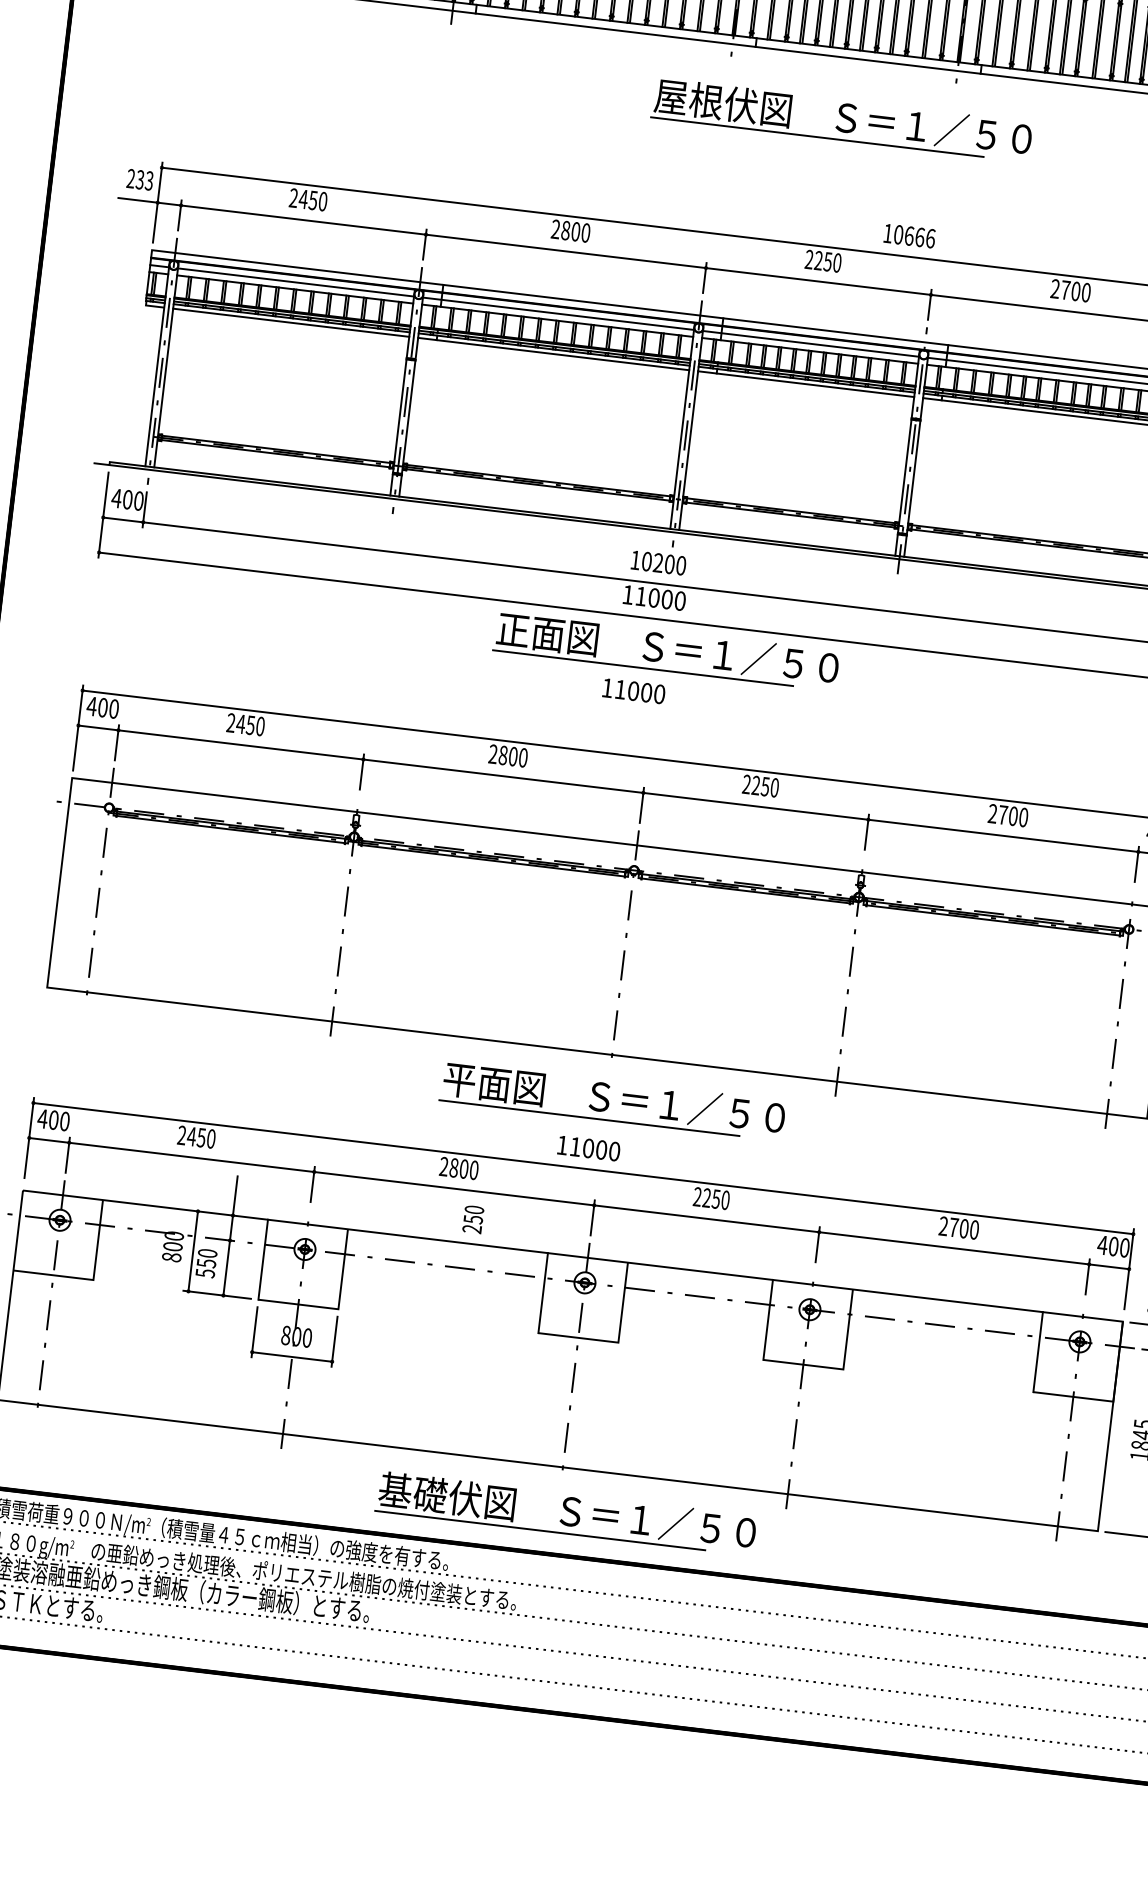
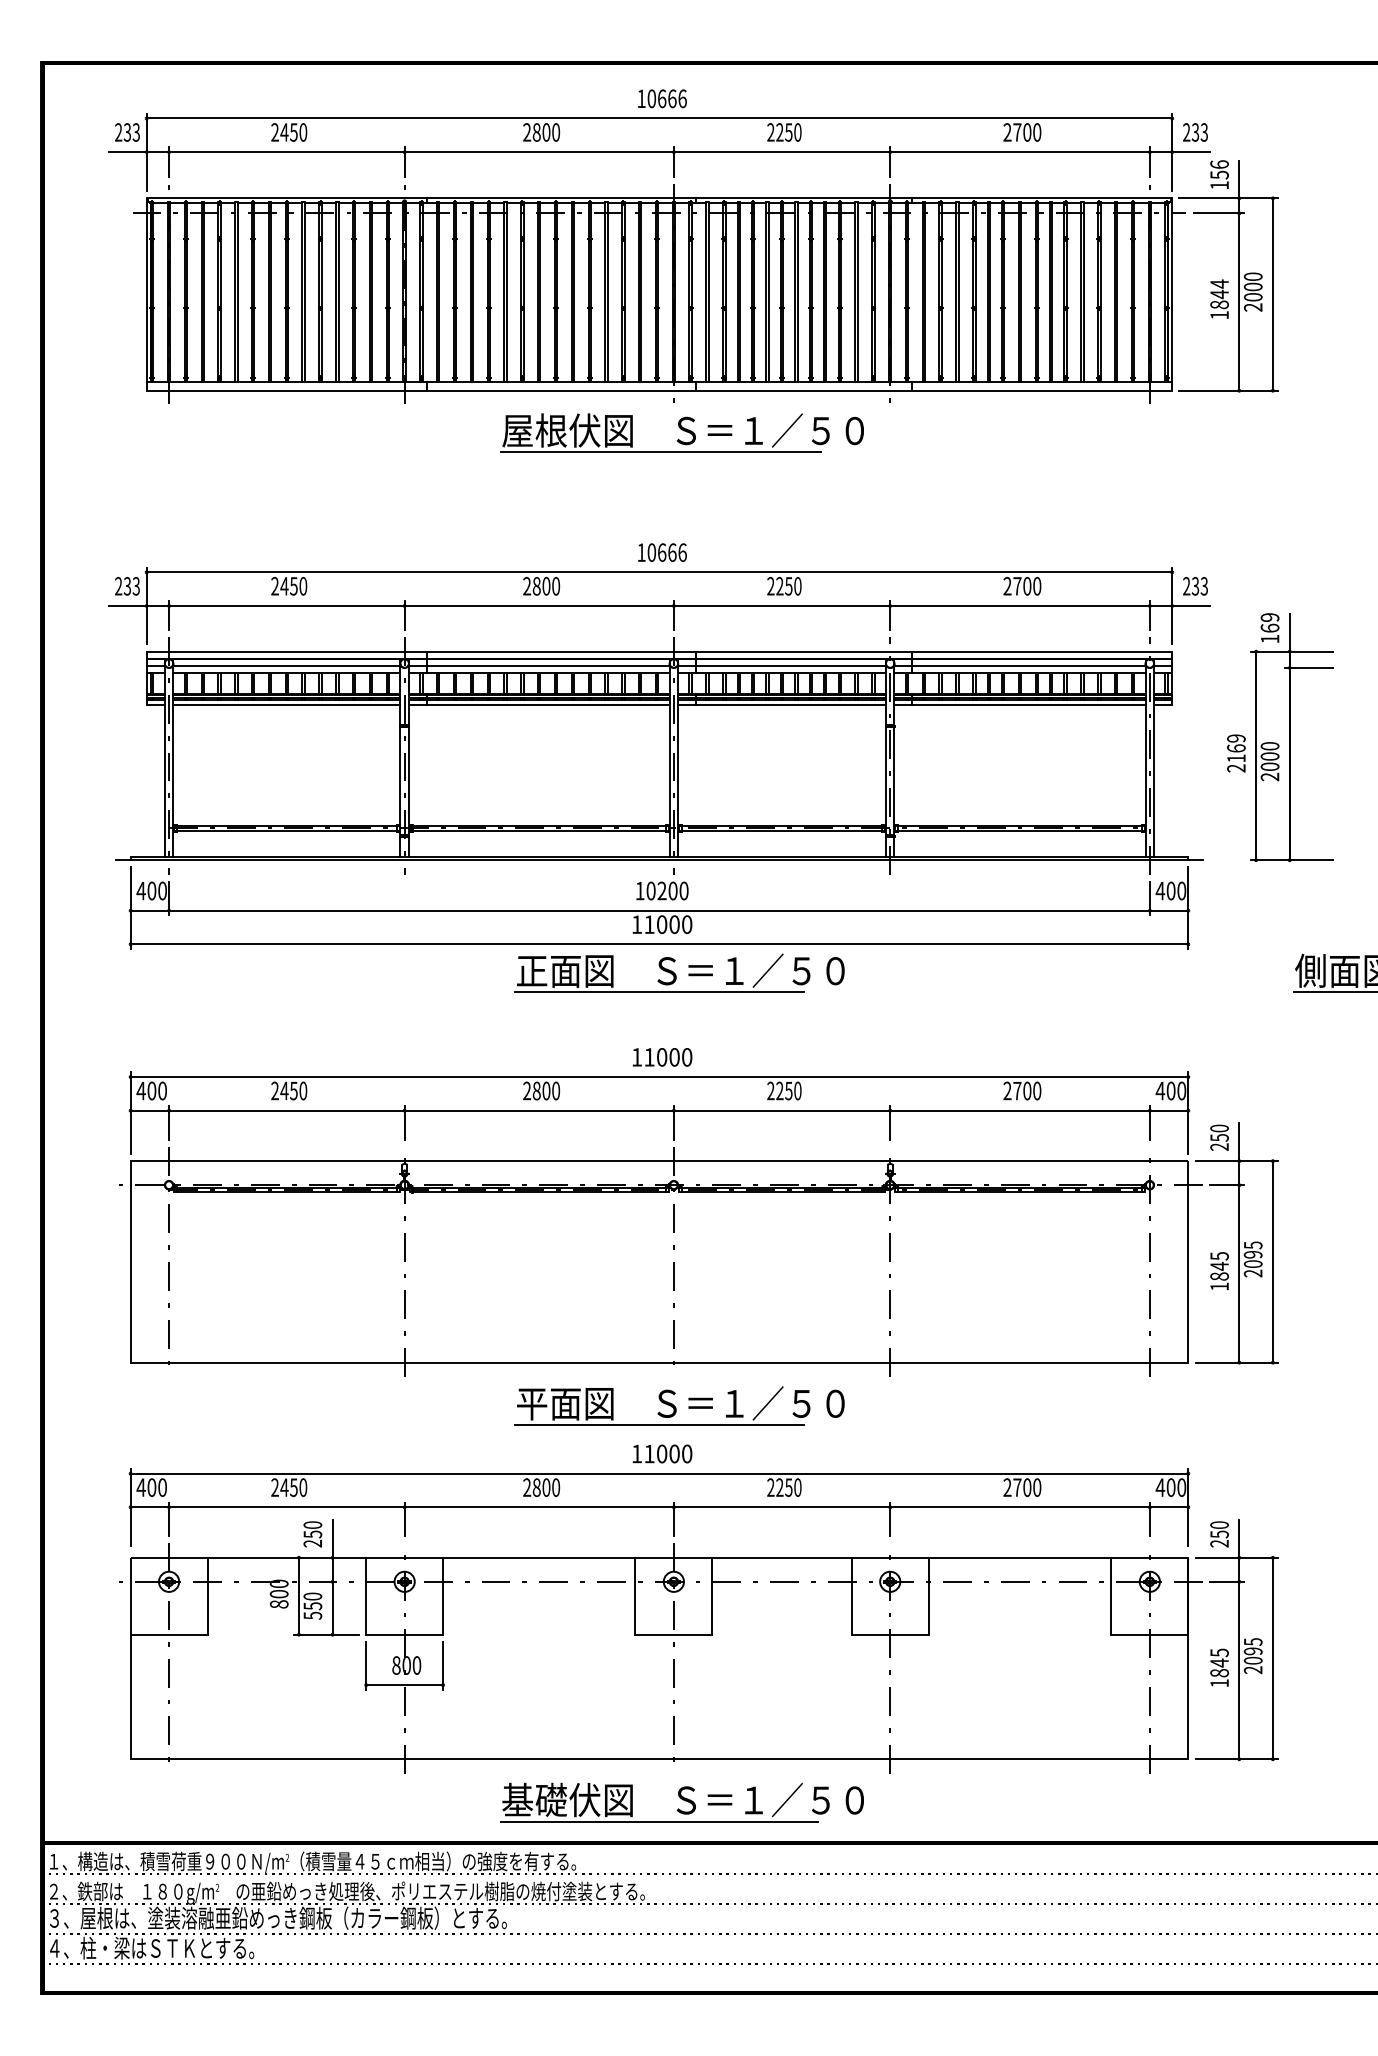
part: (841, 119) -> (681, 432), moved
text: (909, 235) -> (662, 552), moved
text: (633, 691) -> (662, 1057), moved
text: (472, 1219) -> (312, 1534), moved

